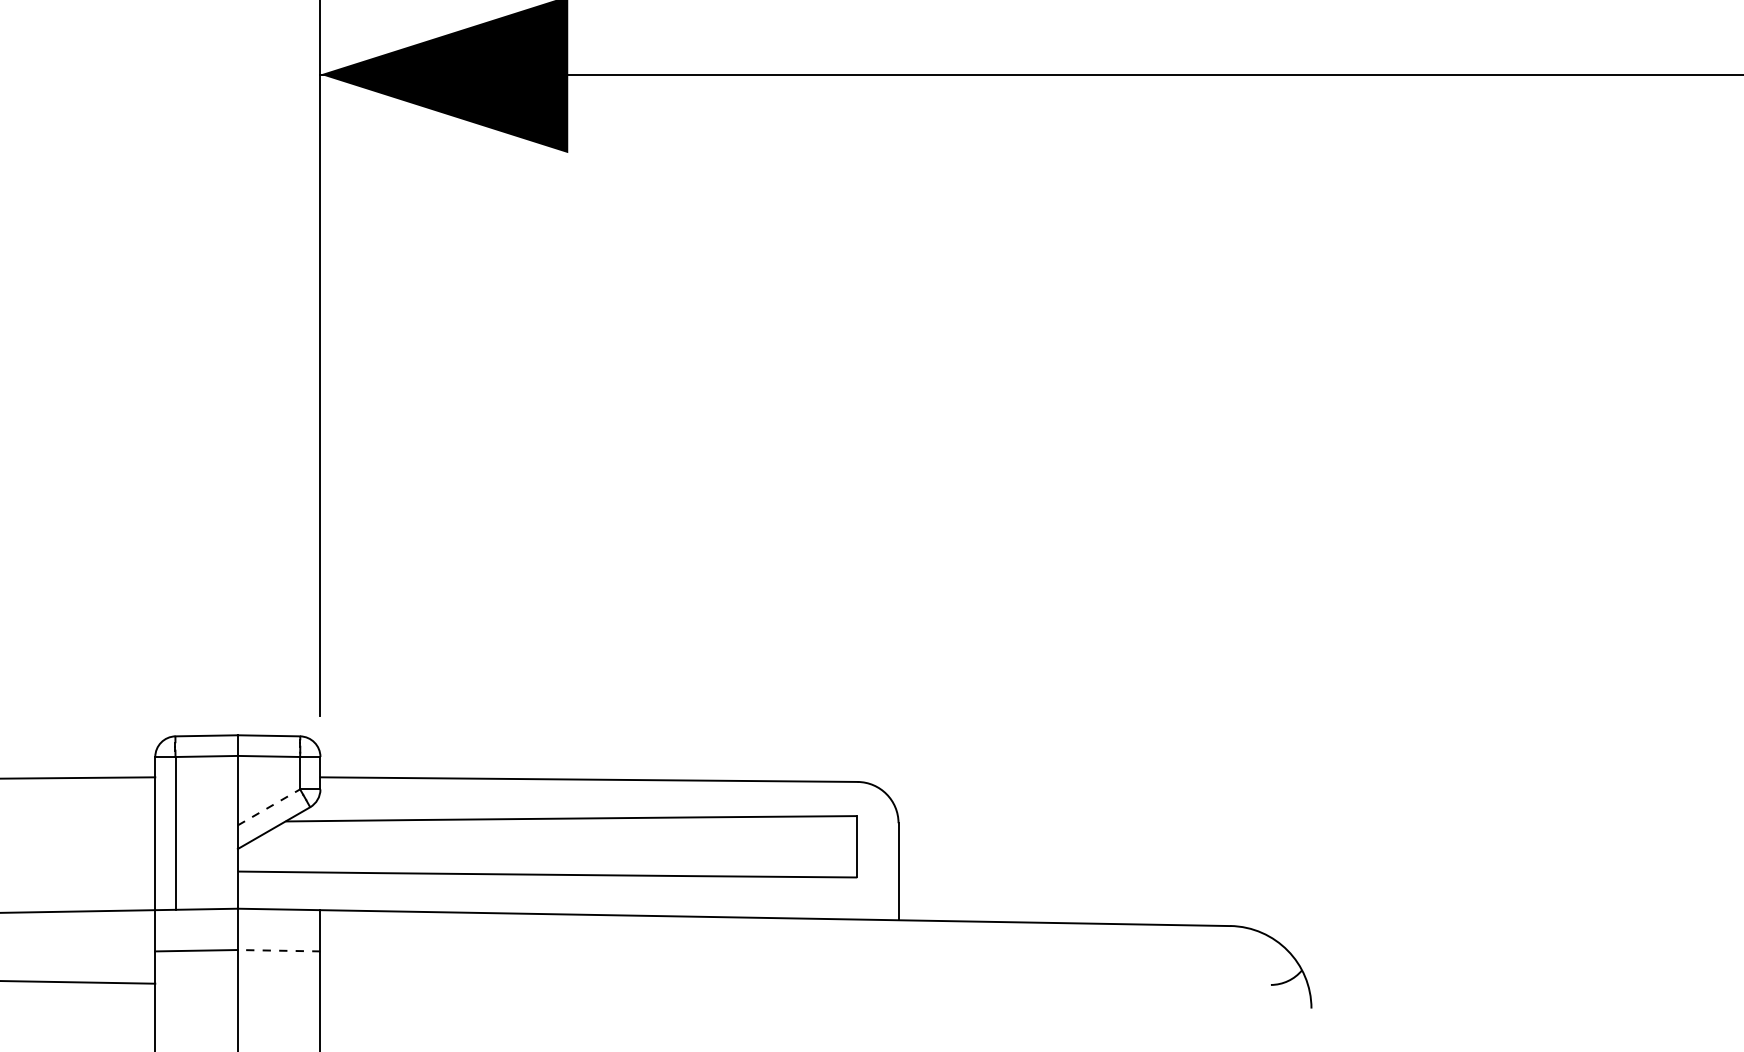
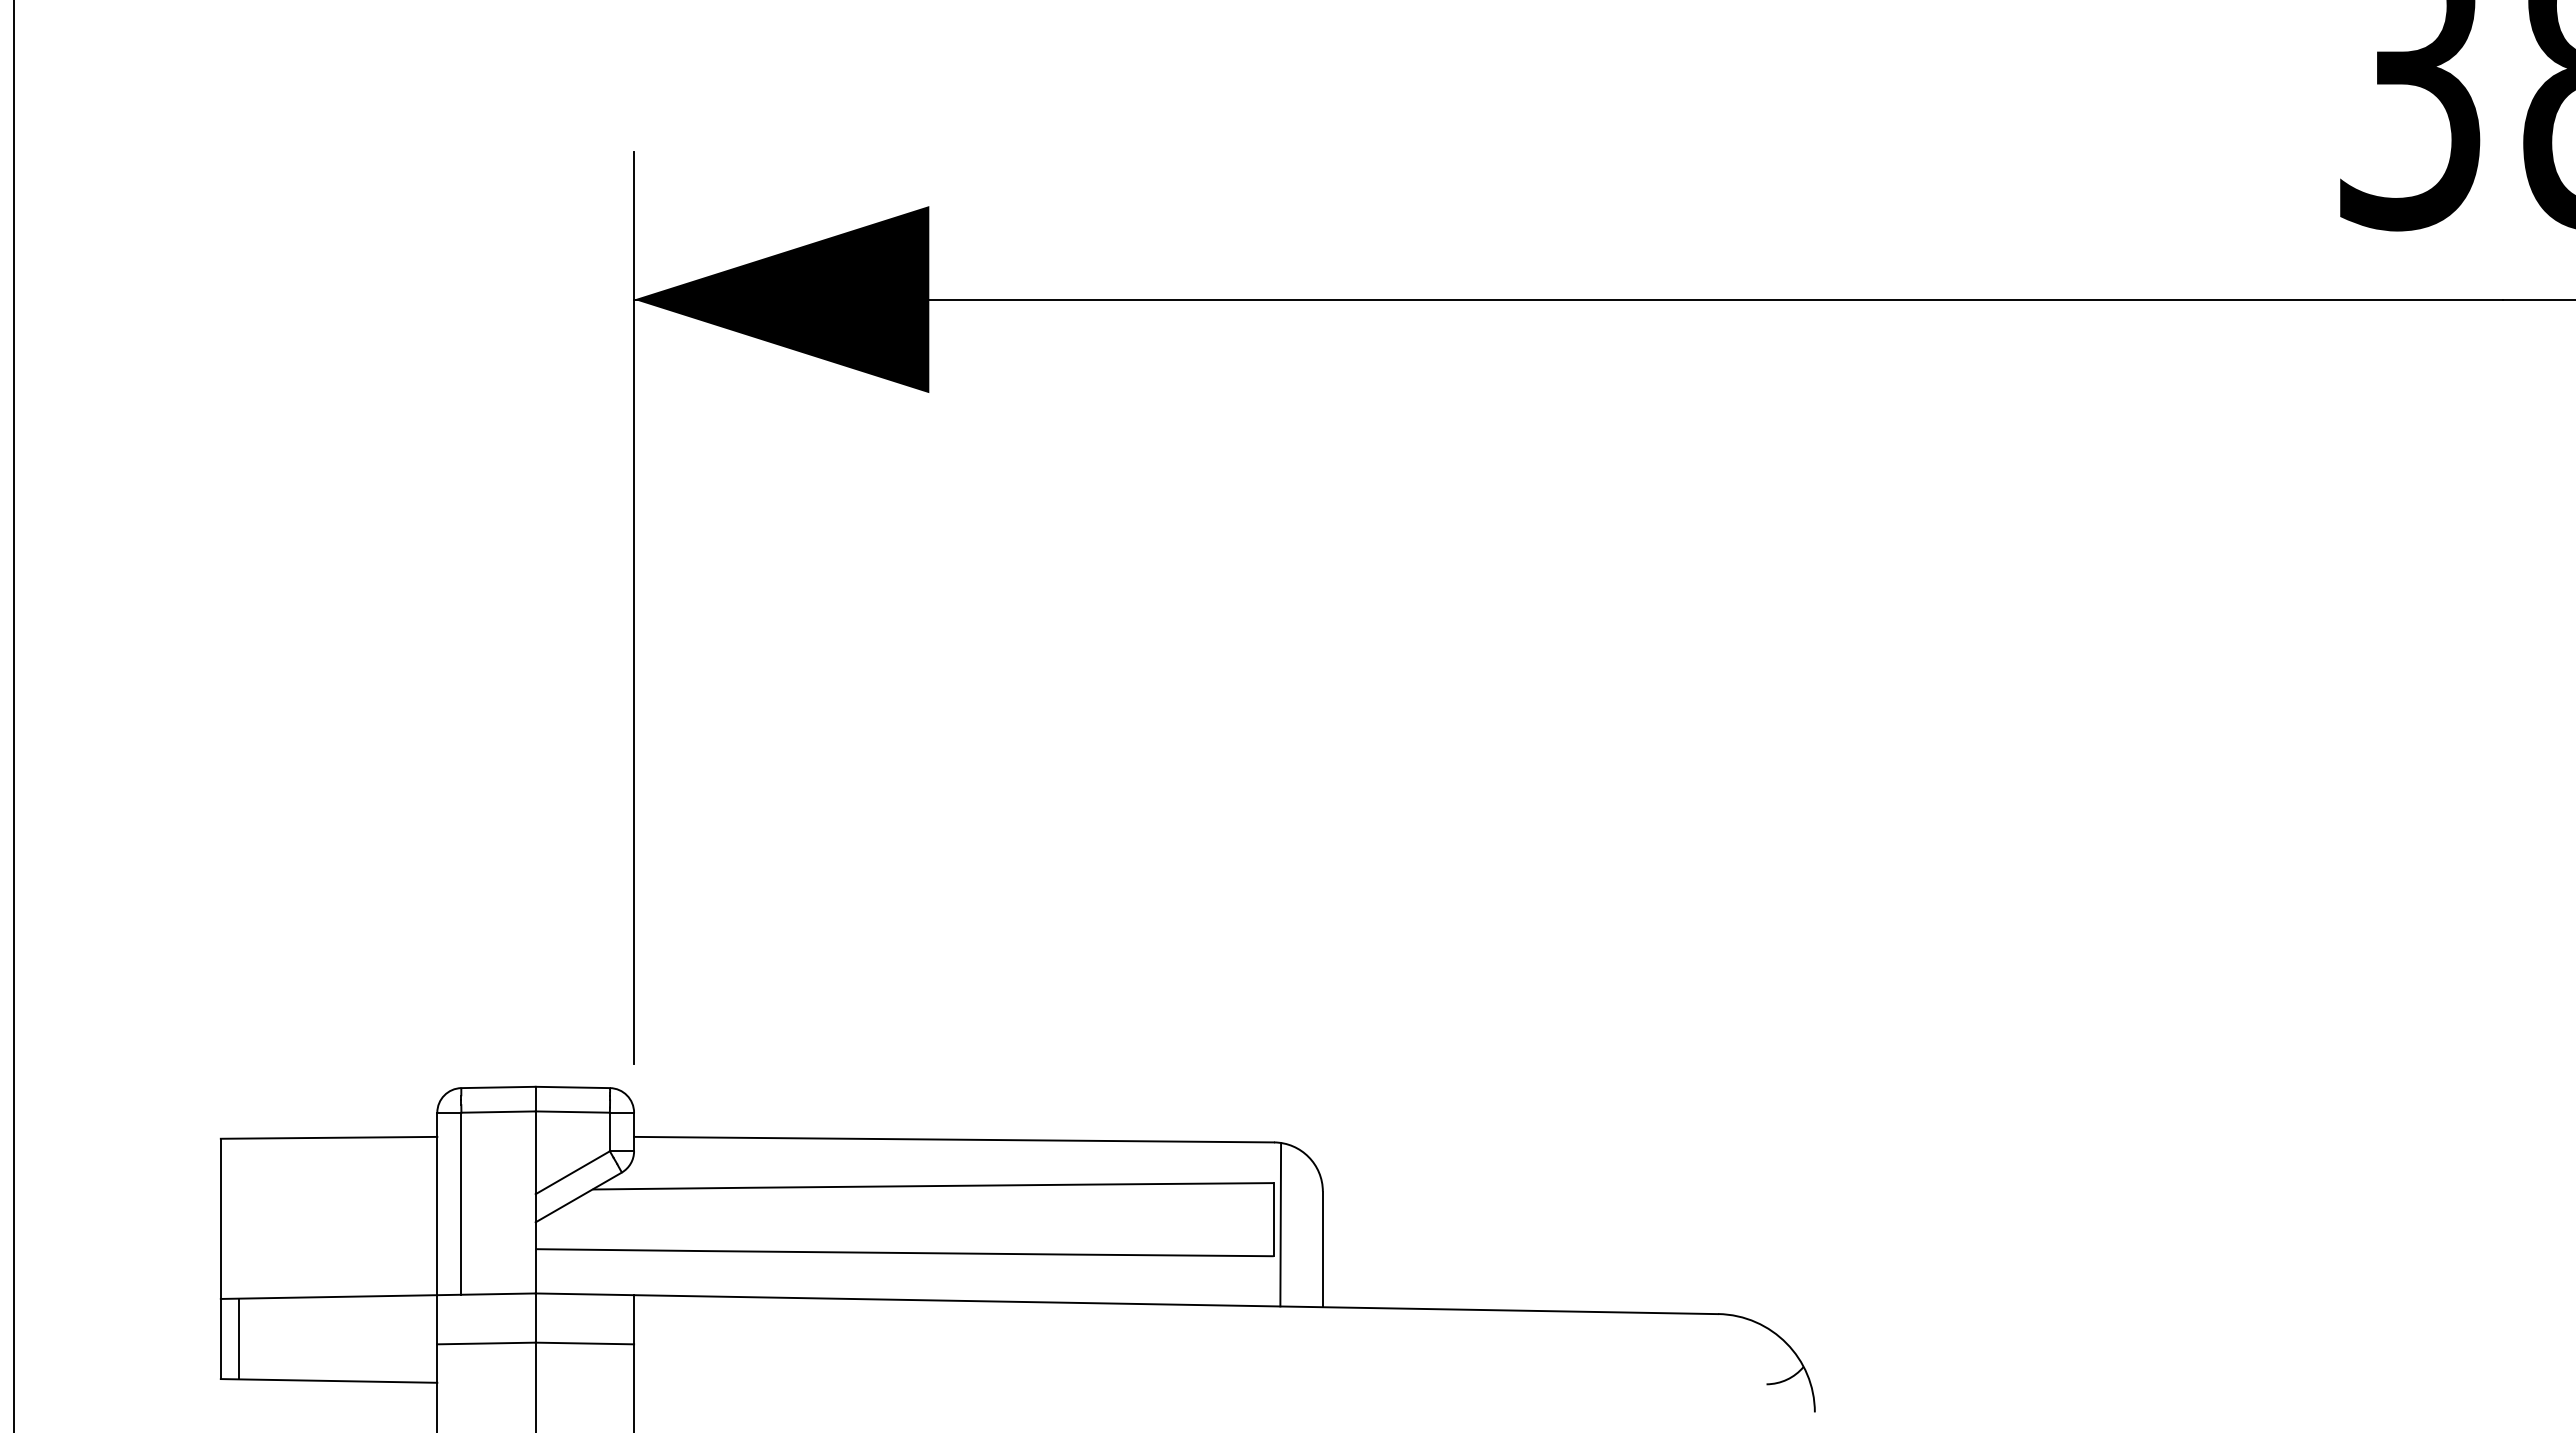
line: (268, 807) -> (572, 1172), dashed -> solid
line: (862, 850) -> (1280, 1224), added
line: (278, 950) -> (584, 1343), dashed -> solid

